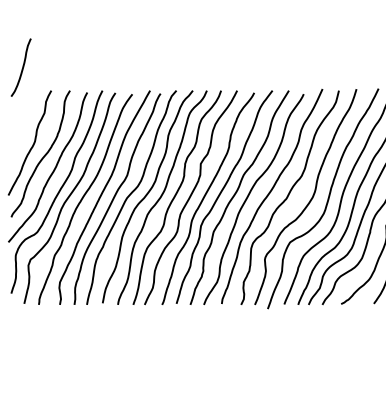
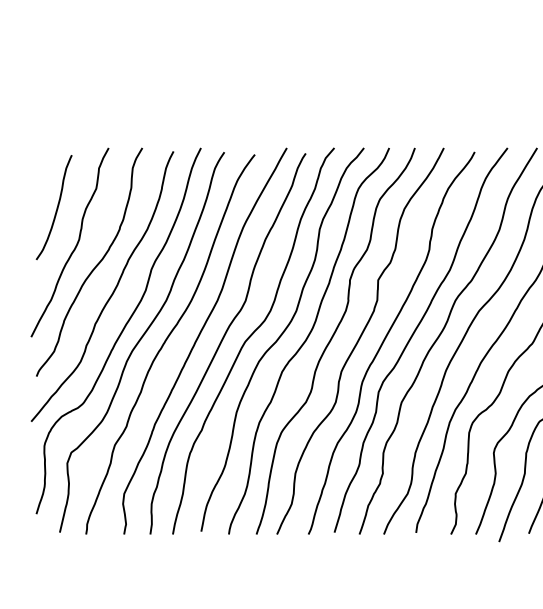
curve: (22, 67) -> (56, 207), moved

